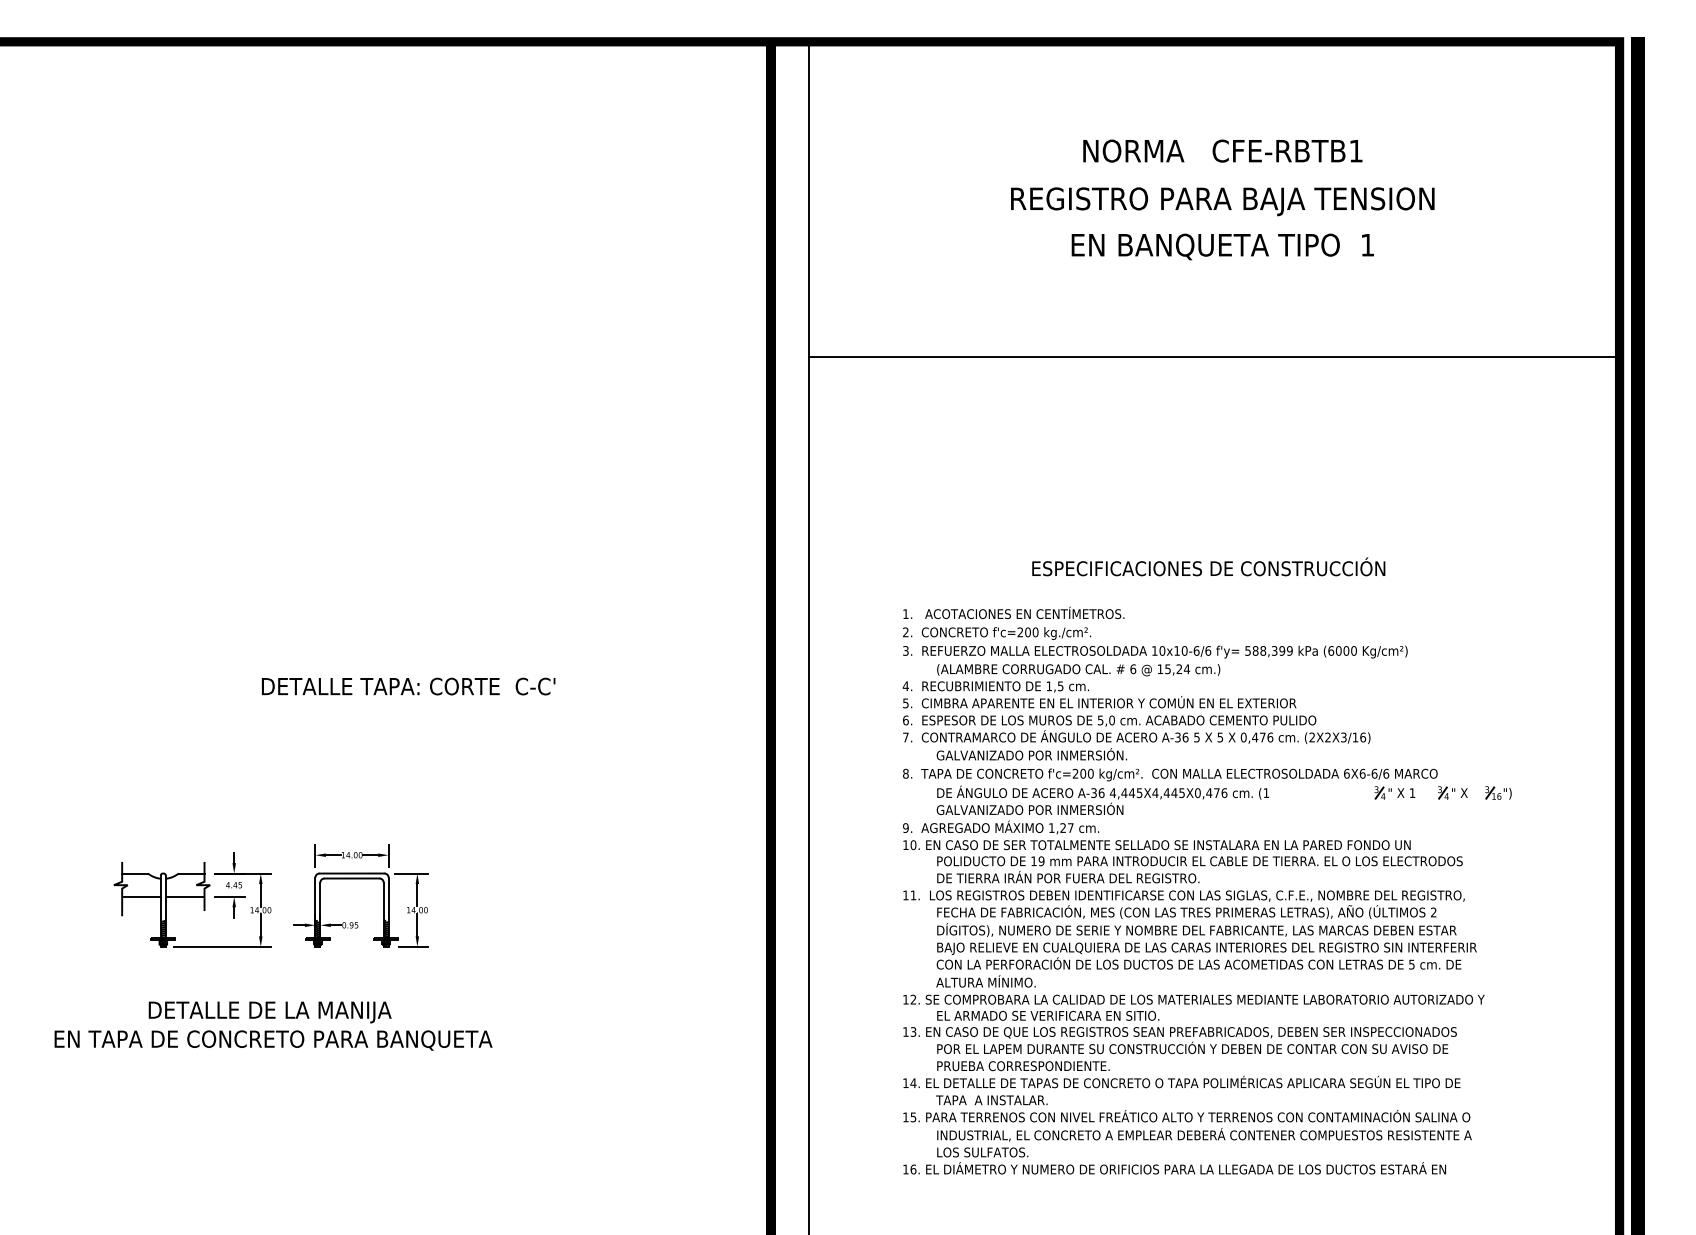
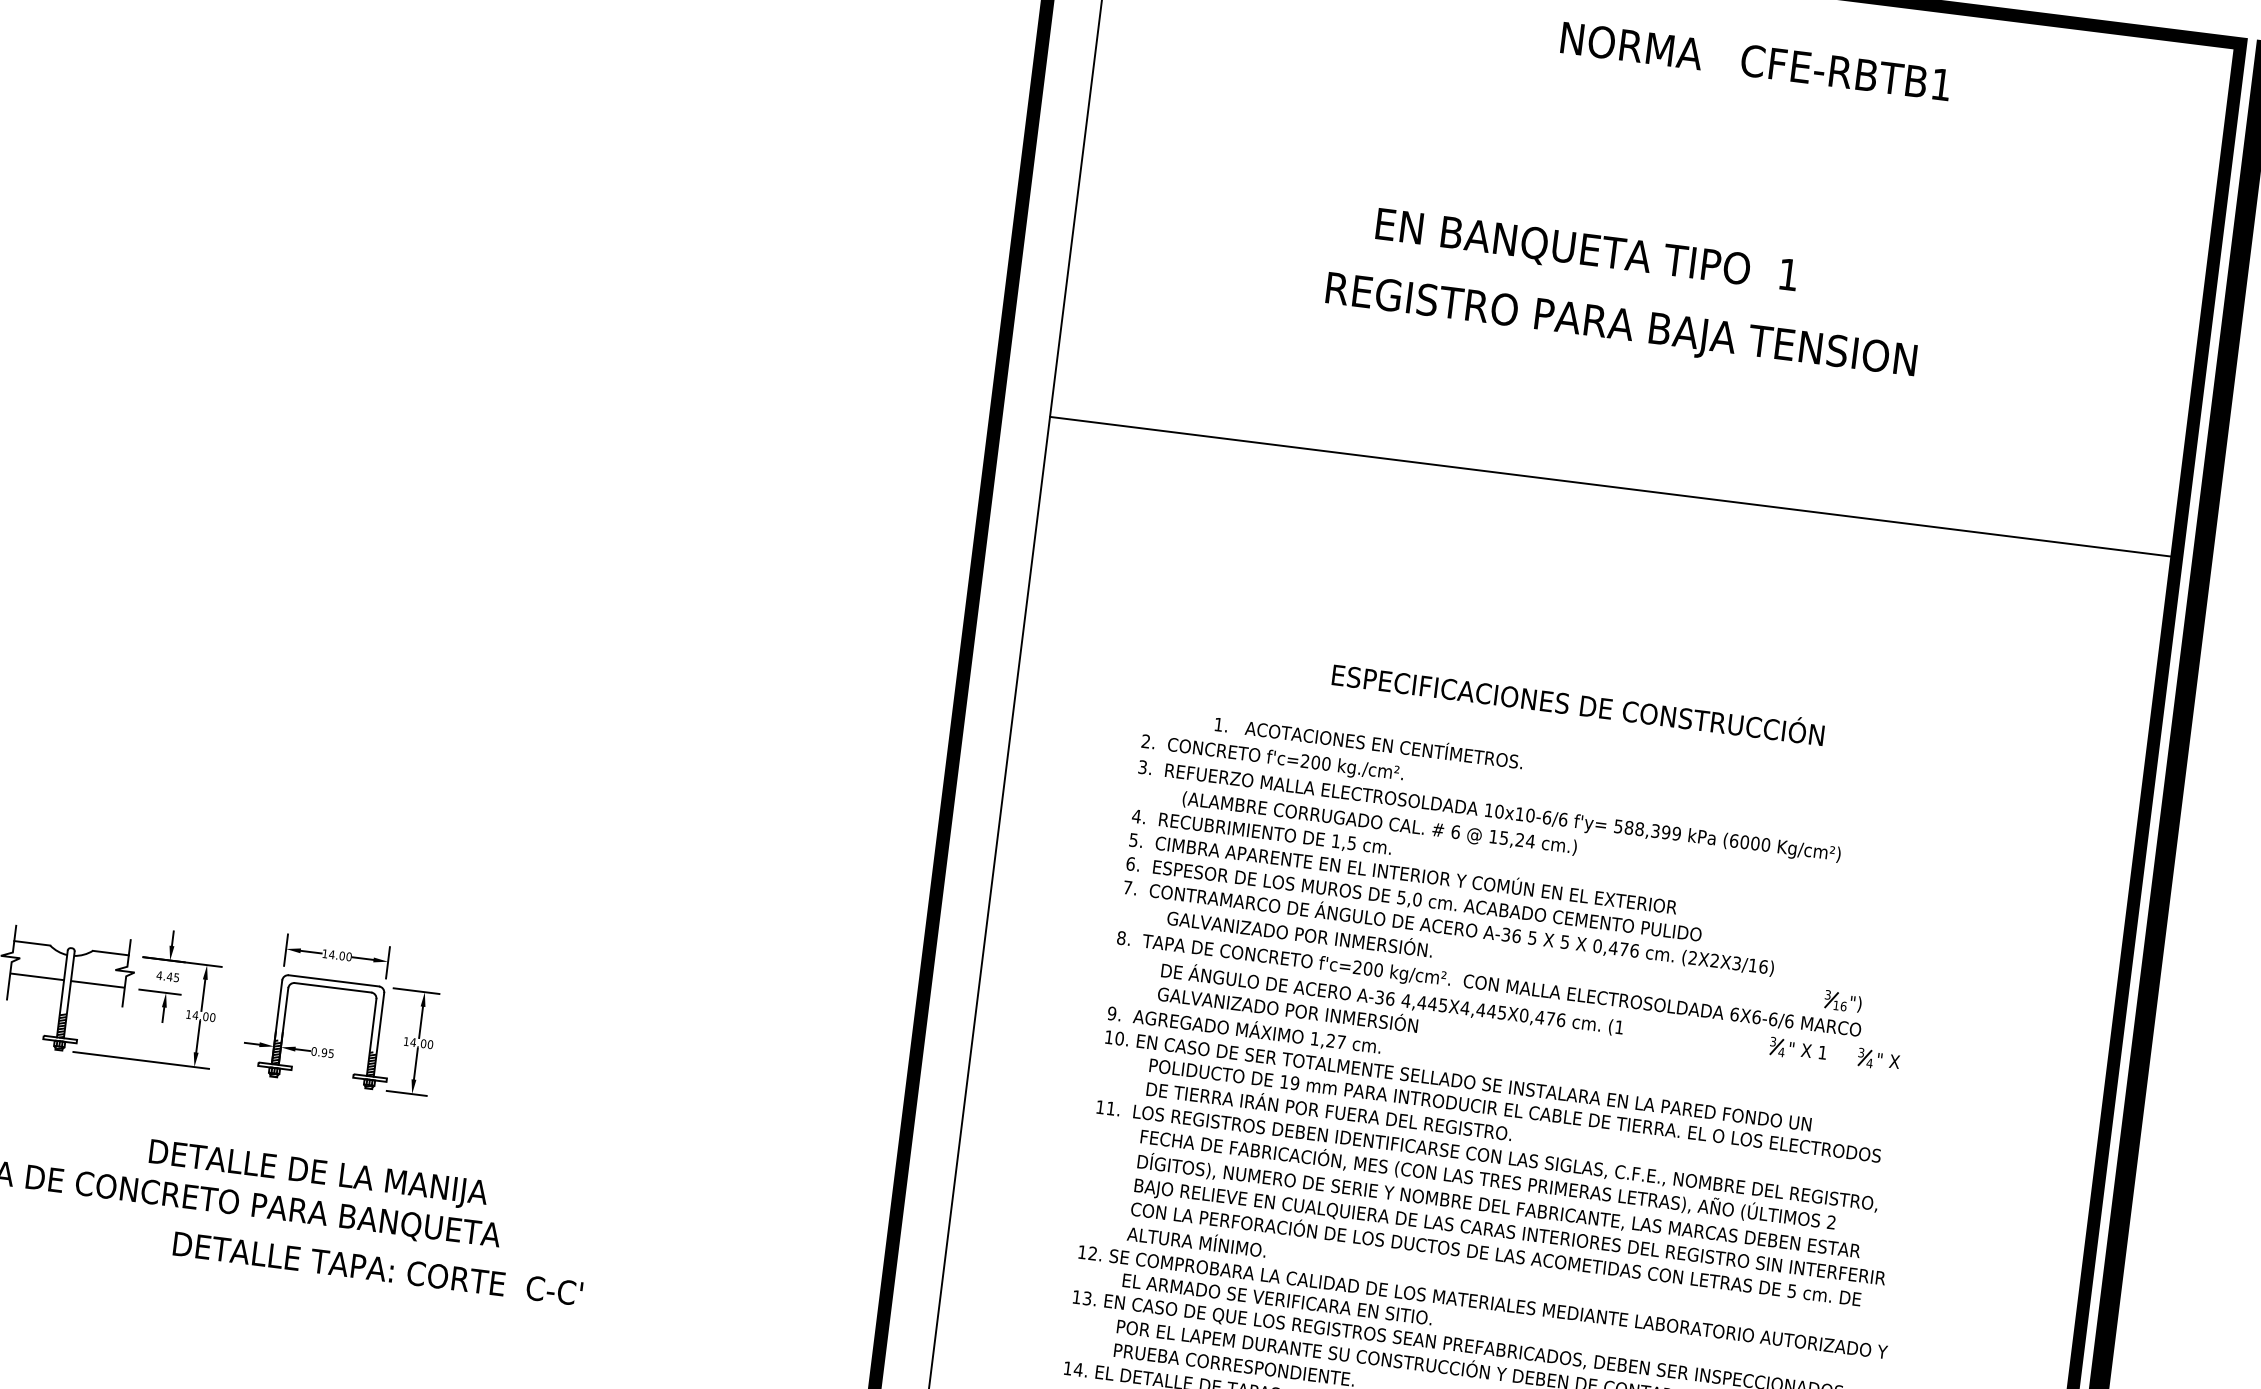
text: (1222, 150) -> (1755, 60), moved
text: (1222, 201) -> (1620, 327), moved
text: (1222, 246) -> (1586, 251), moved
line: (1214, 357) -> (1613, 487), moved
text: (1013, 612) -> (1368, 741), moved
text: (408, 686) -> (377, 1268), moved
part: (1498, 792) -> (1843, 1000), moved
text: (269, 1012) -> (317, 1175), moved

